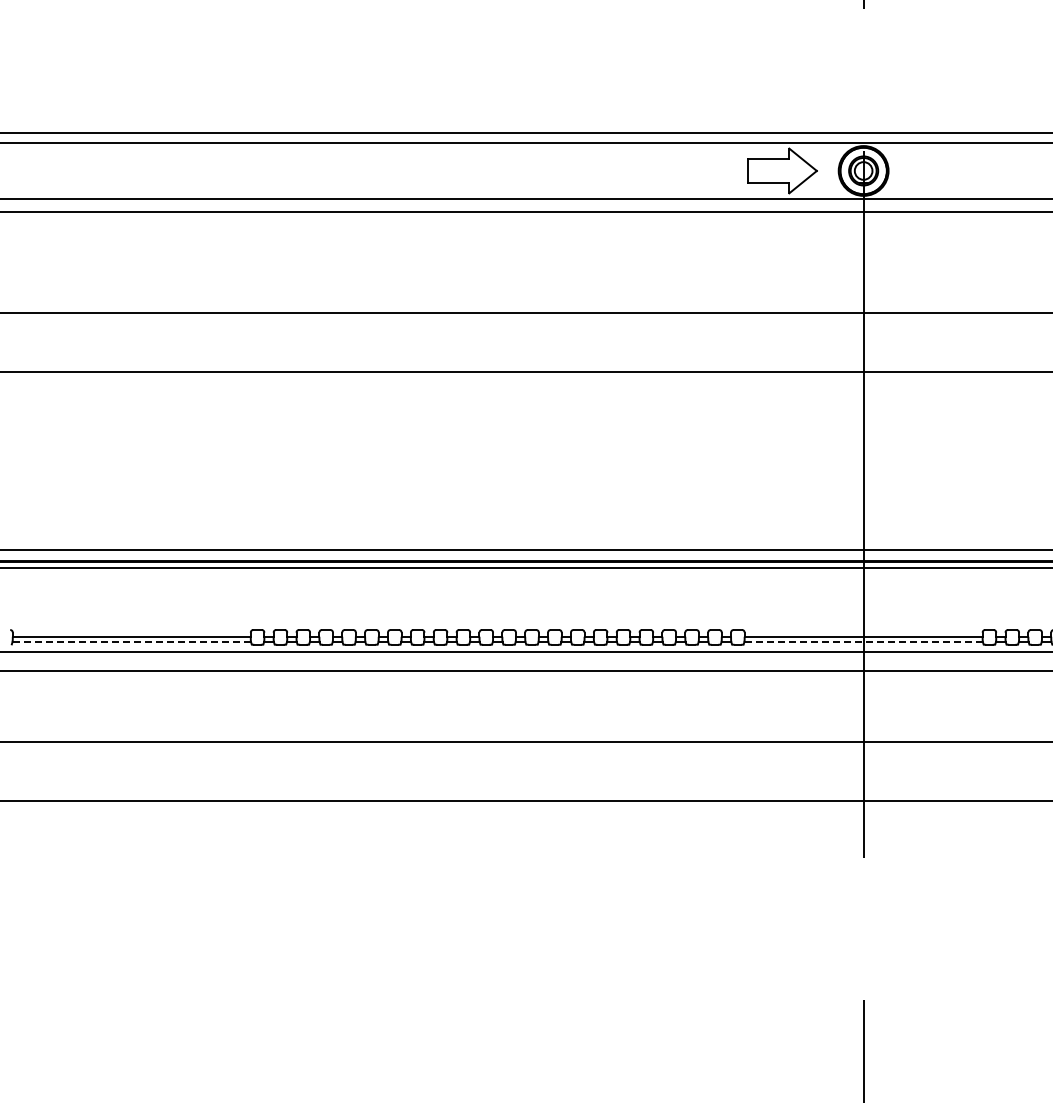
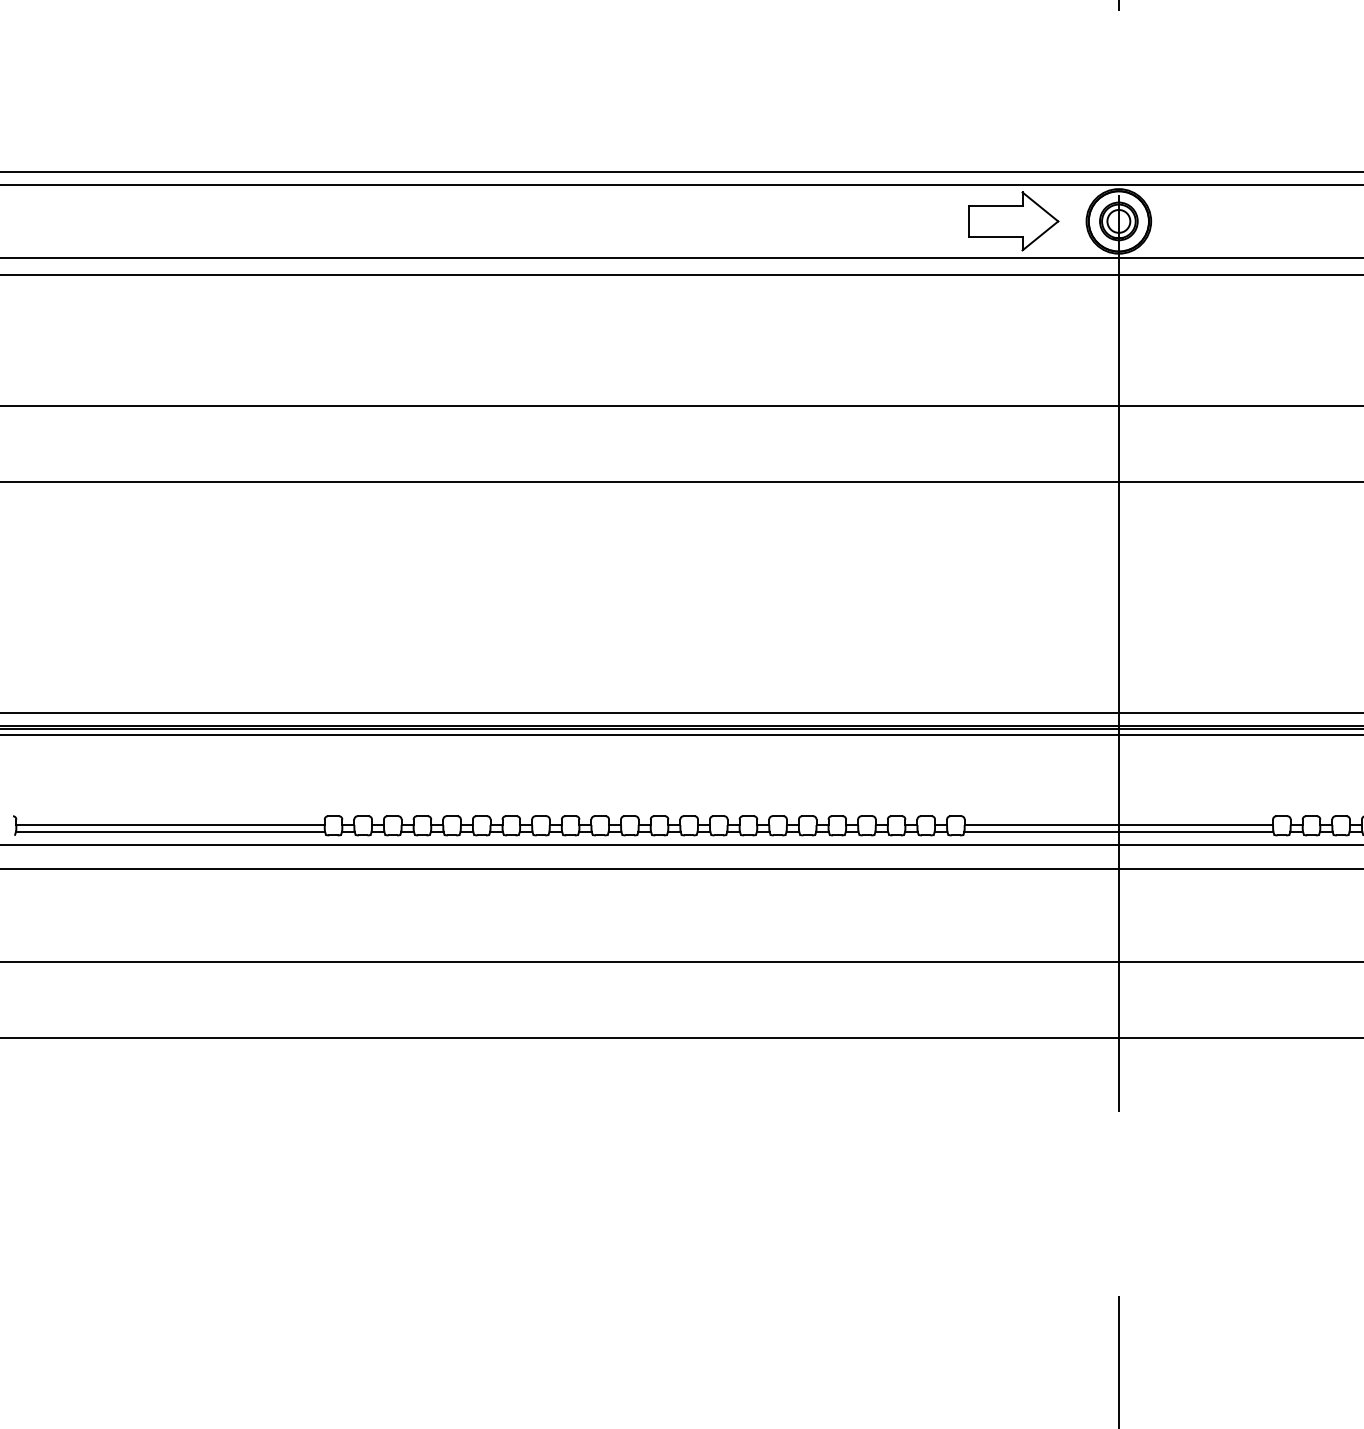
line: (131, 641) -> (170, 831), dashed -> solid
line: (863, 641) -> (1118, 831), dashed -> solid

